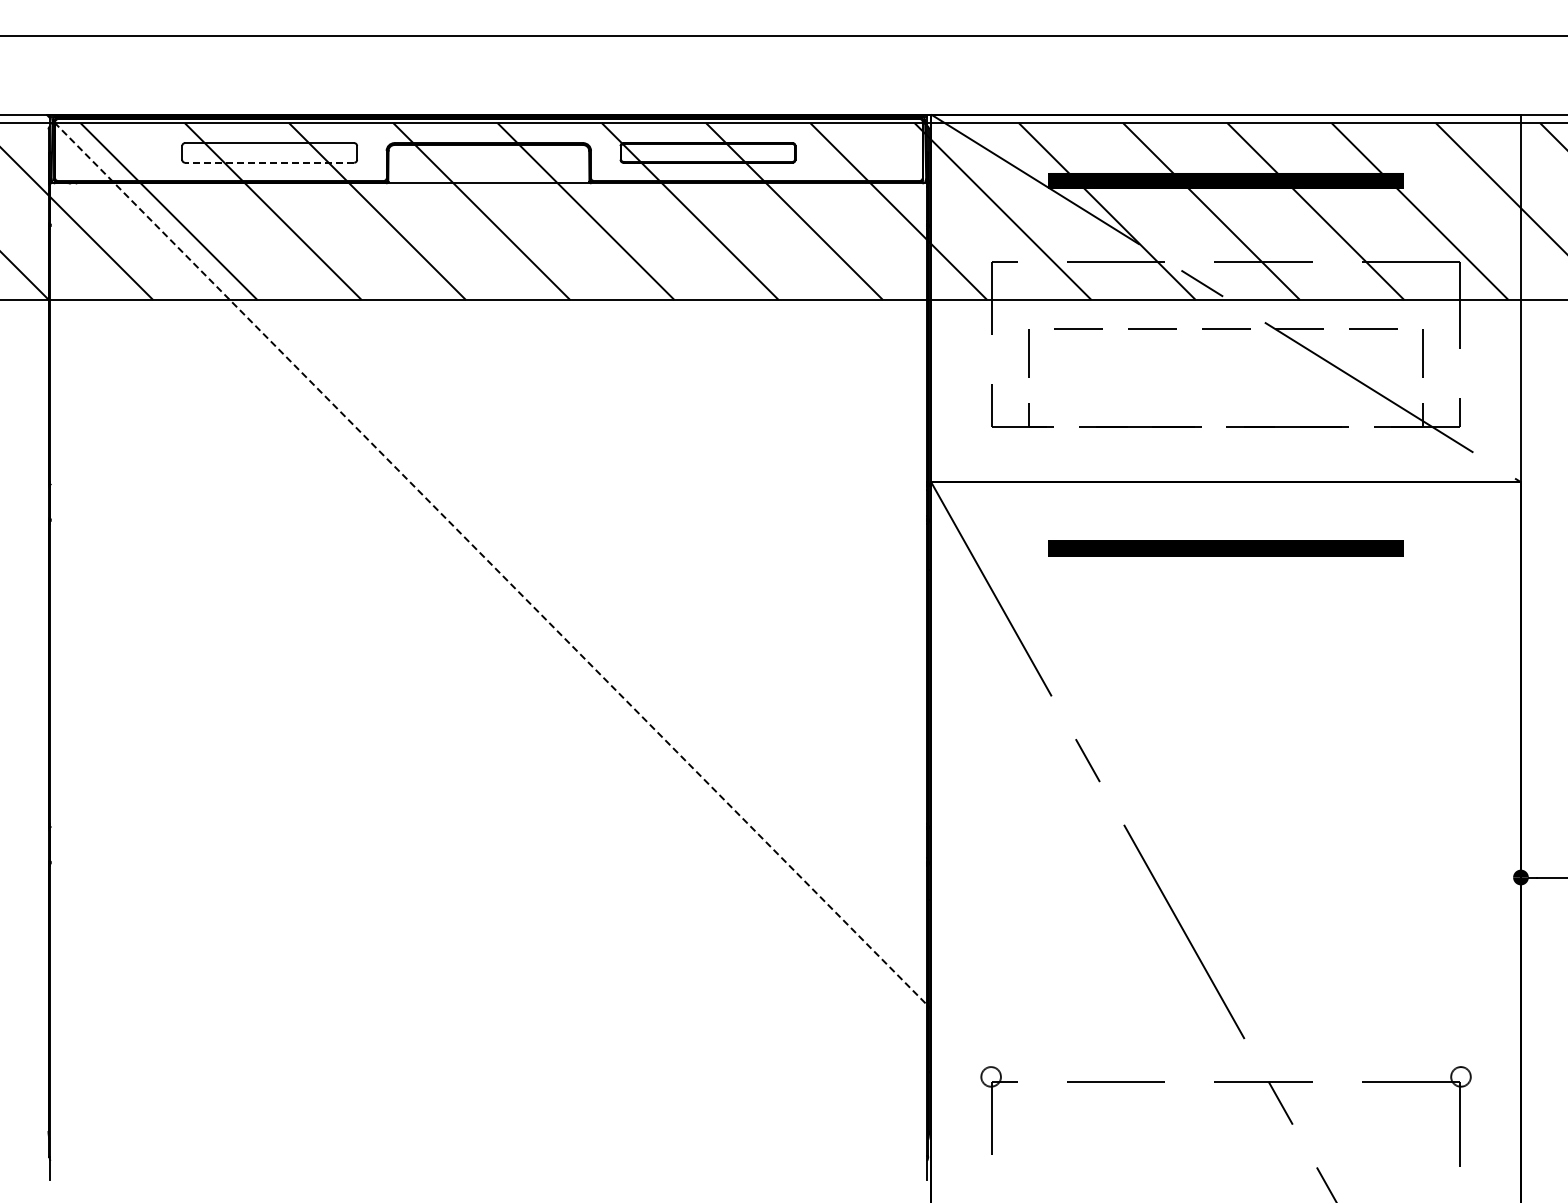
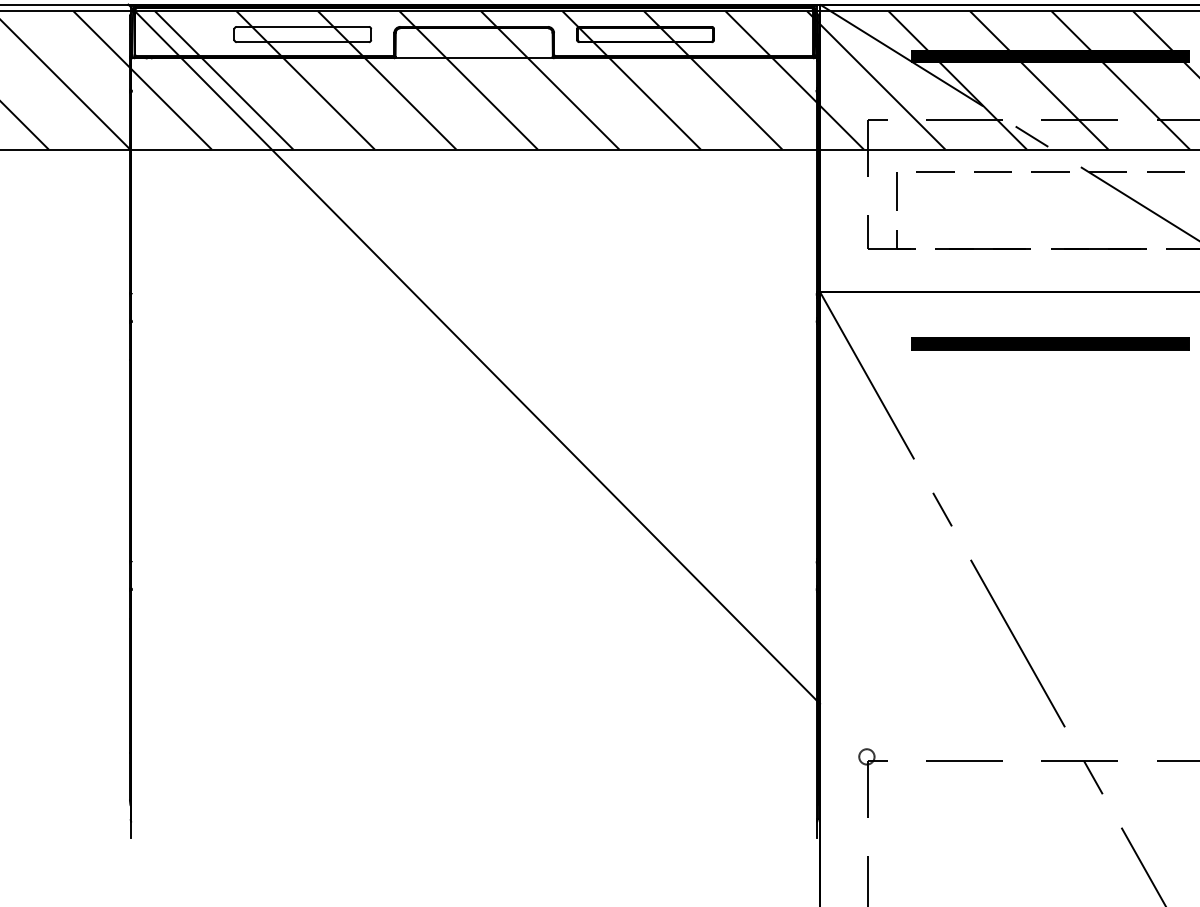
line: (269, 162) -> (302, 42), dashed -> solid
line: (489, 562) -> (474, 354), dashed -> solid

